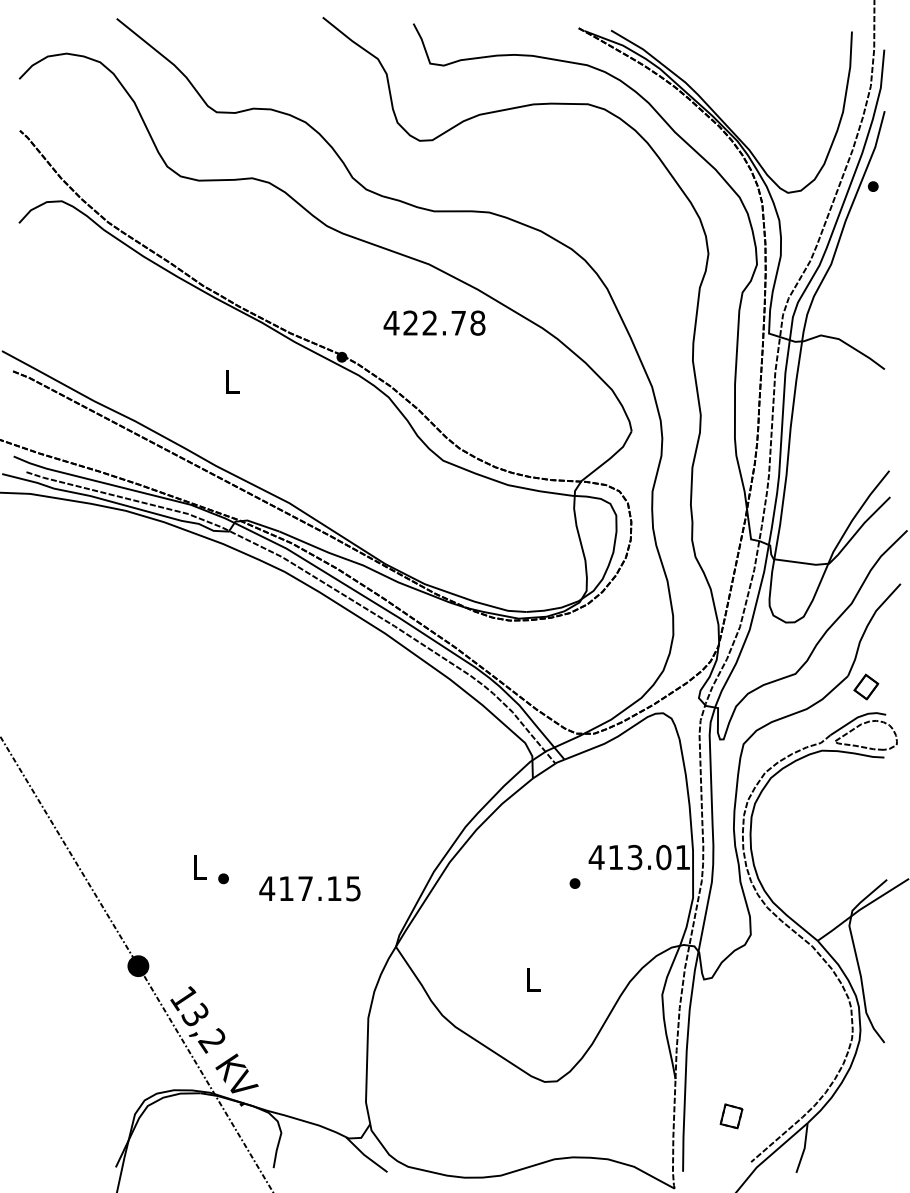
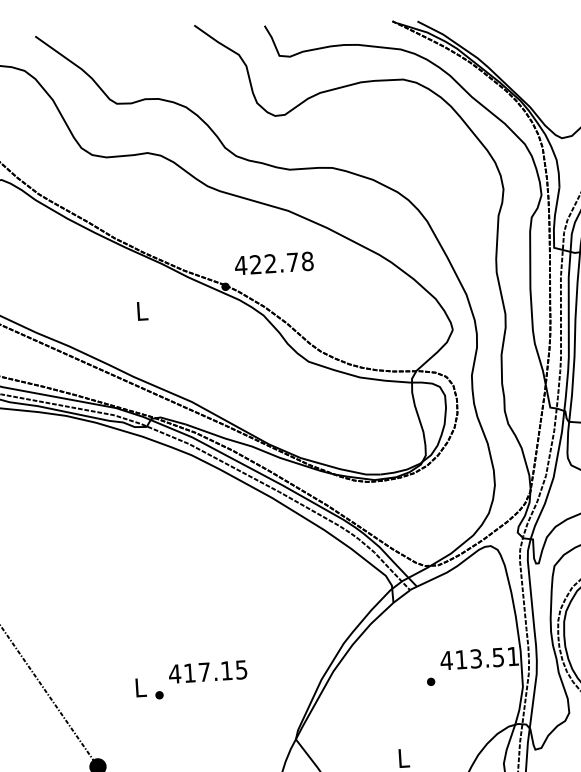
text: (434, 322) -> (274, 263), moved
text: (663, 857) -> (498, 657), 413.01 -> 413.51
text: (309, 888) -> (207, 671), moved

